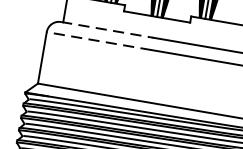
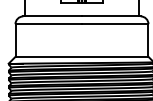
line: (108, 30) -> (53, 16), dashed -> solid
line: (98, 41) -> (48, 24), dashed -> solid

